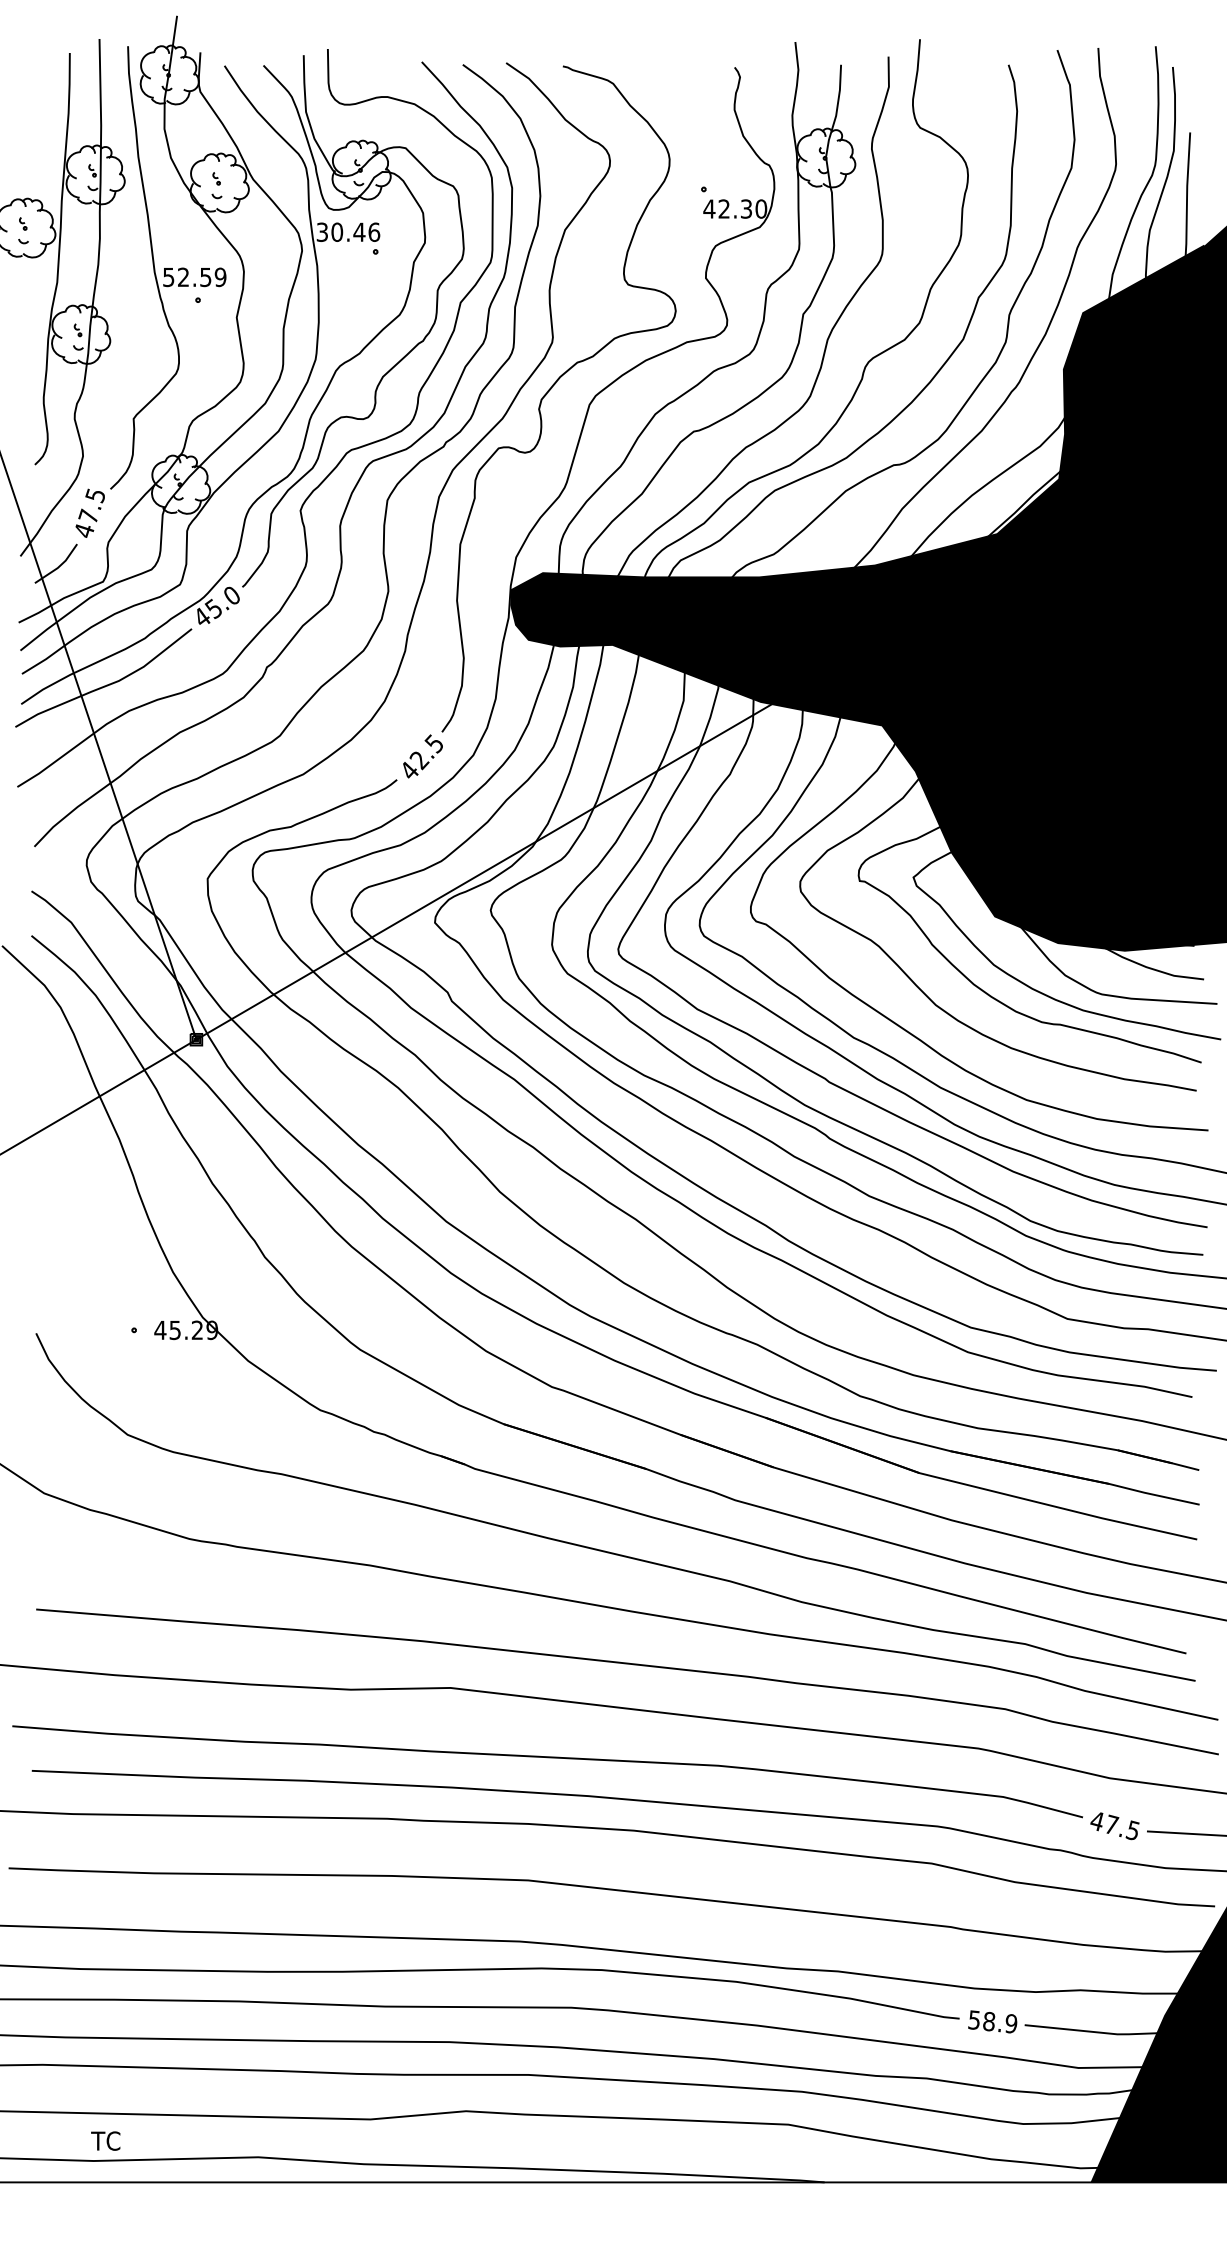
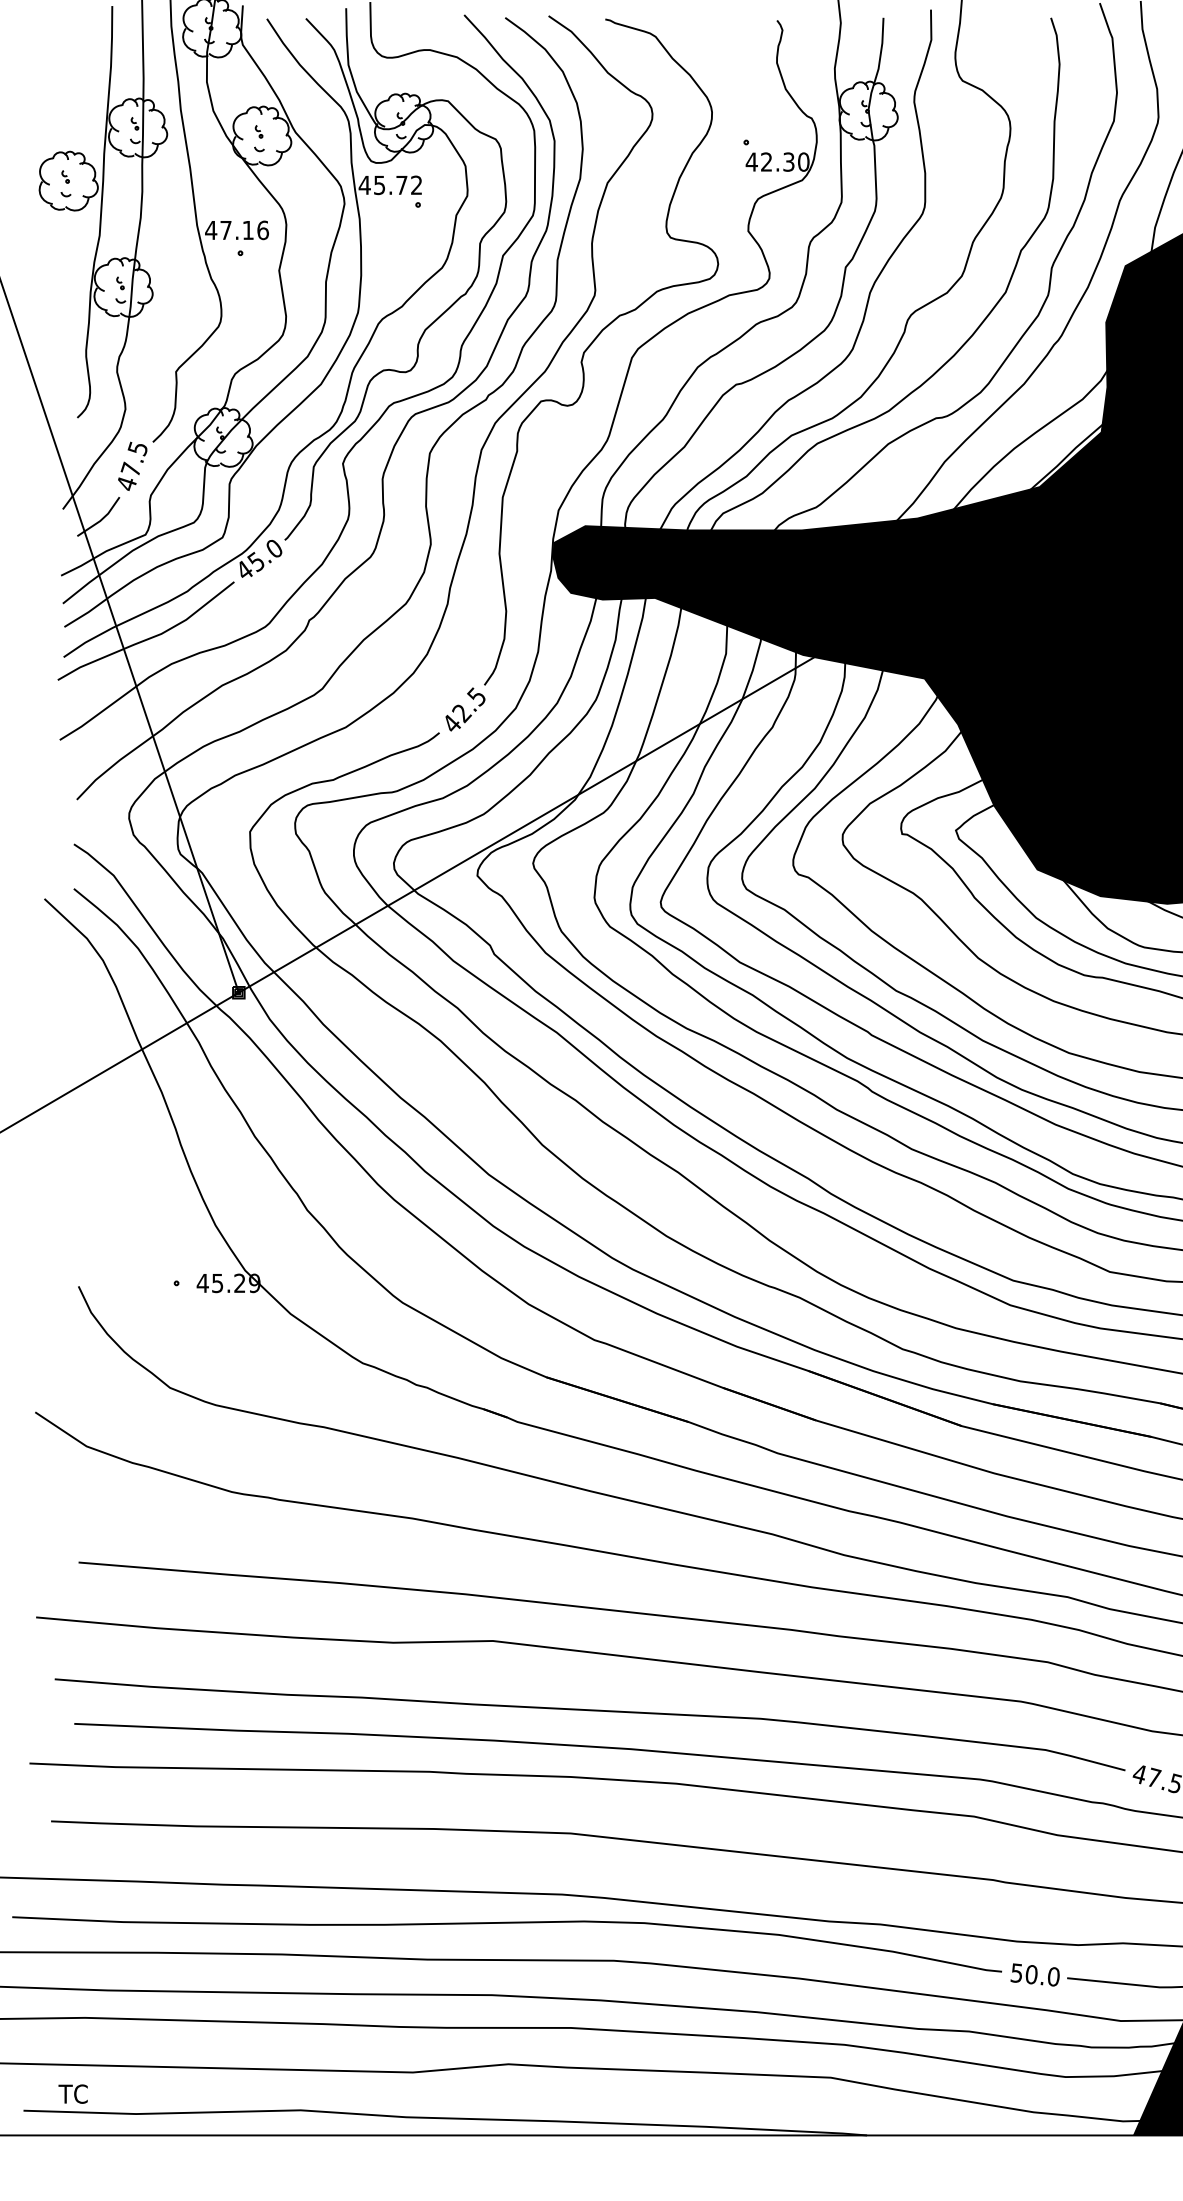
text: (348, 231) -> (390, 184), 30.46 -> 45.72
text: (194, 277) -> (236, 230), 52.59 -> 47.16
text: (1000, 2022) -> (1042, 1975), 58.9 -> 50.0
text: (105, 2140) -> (72, 2093), moved

